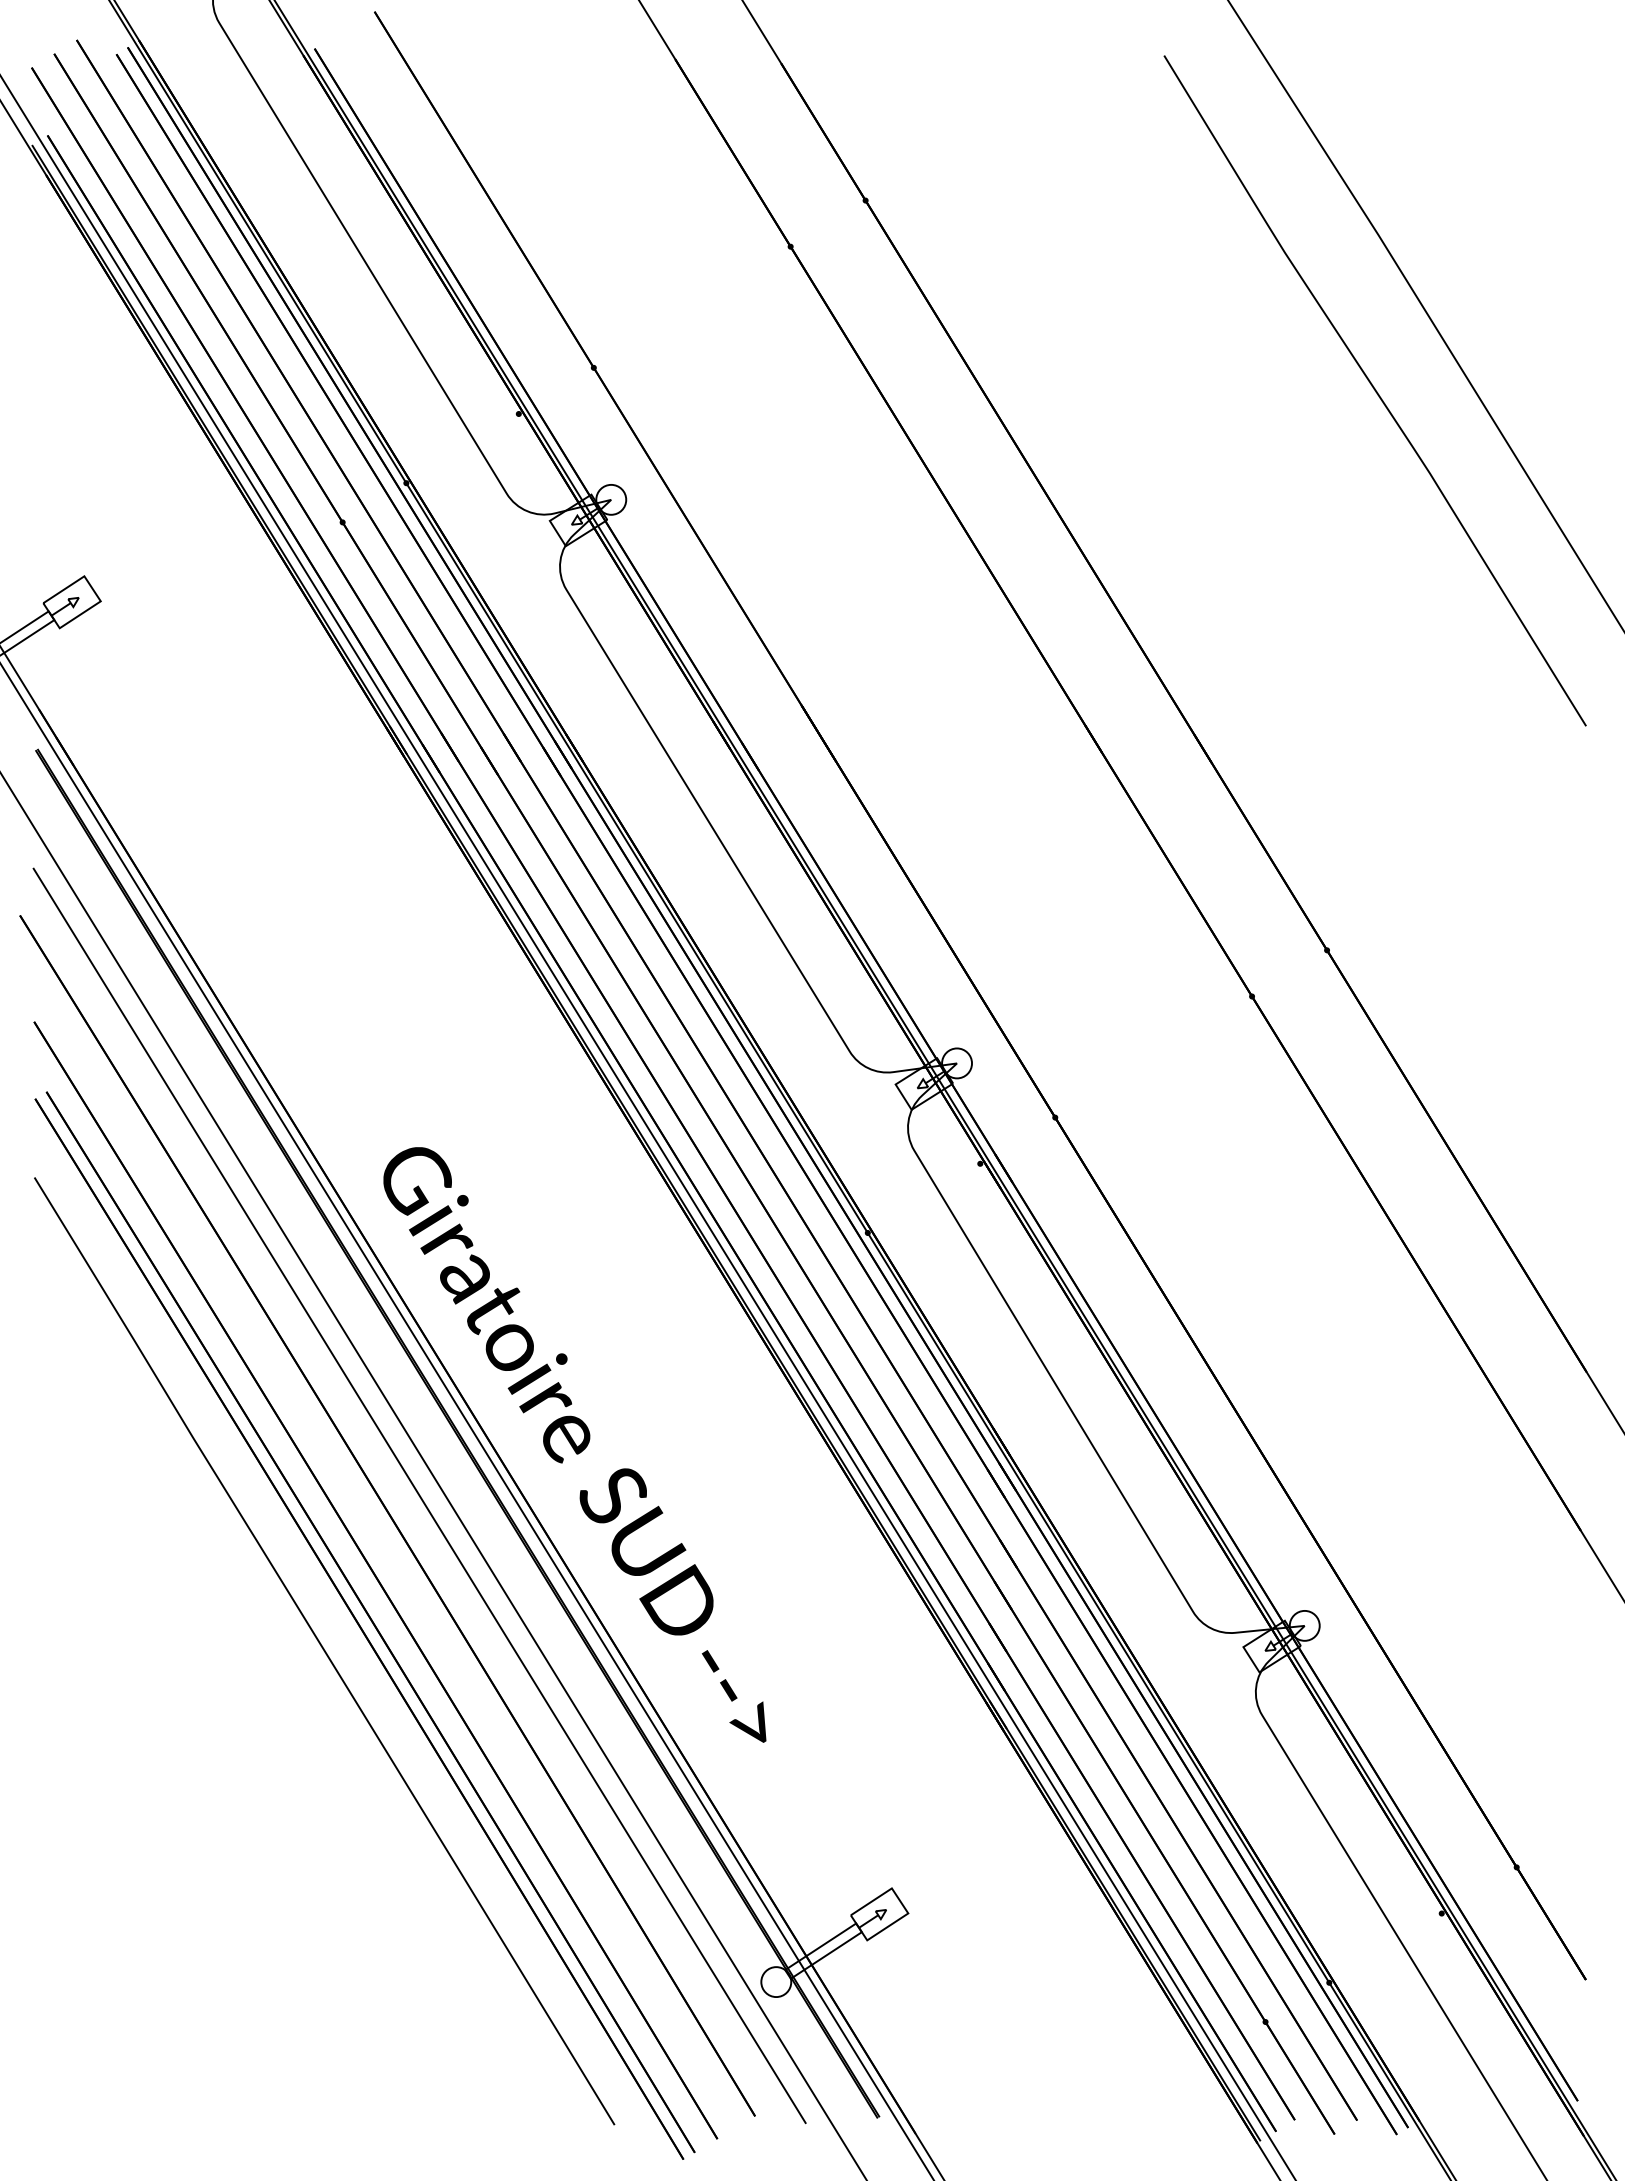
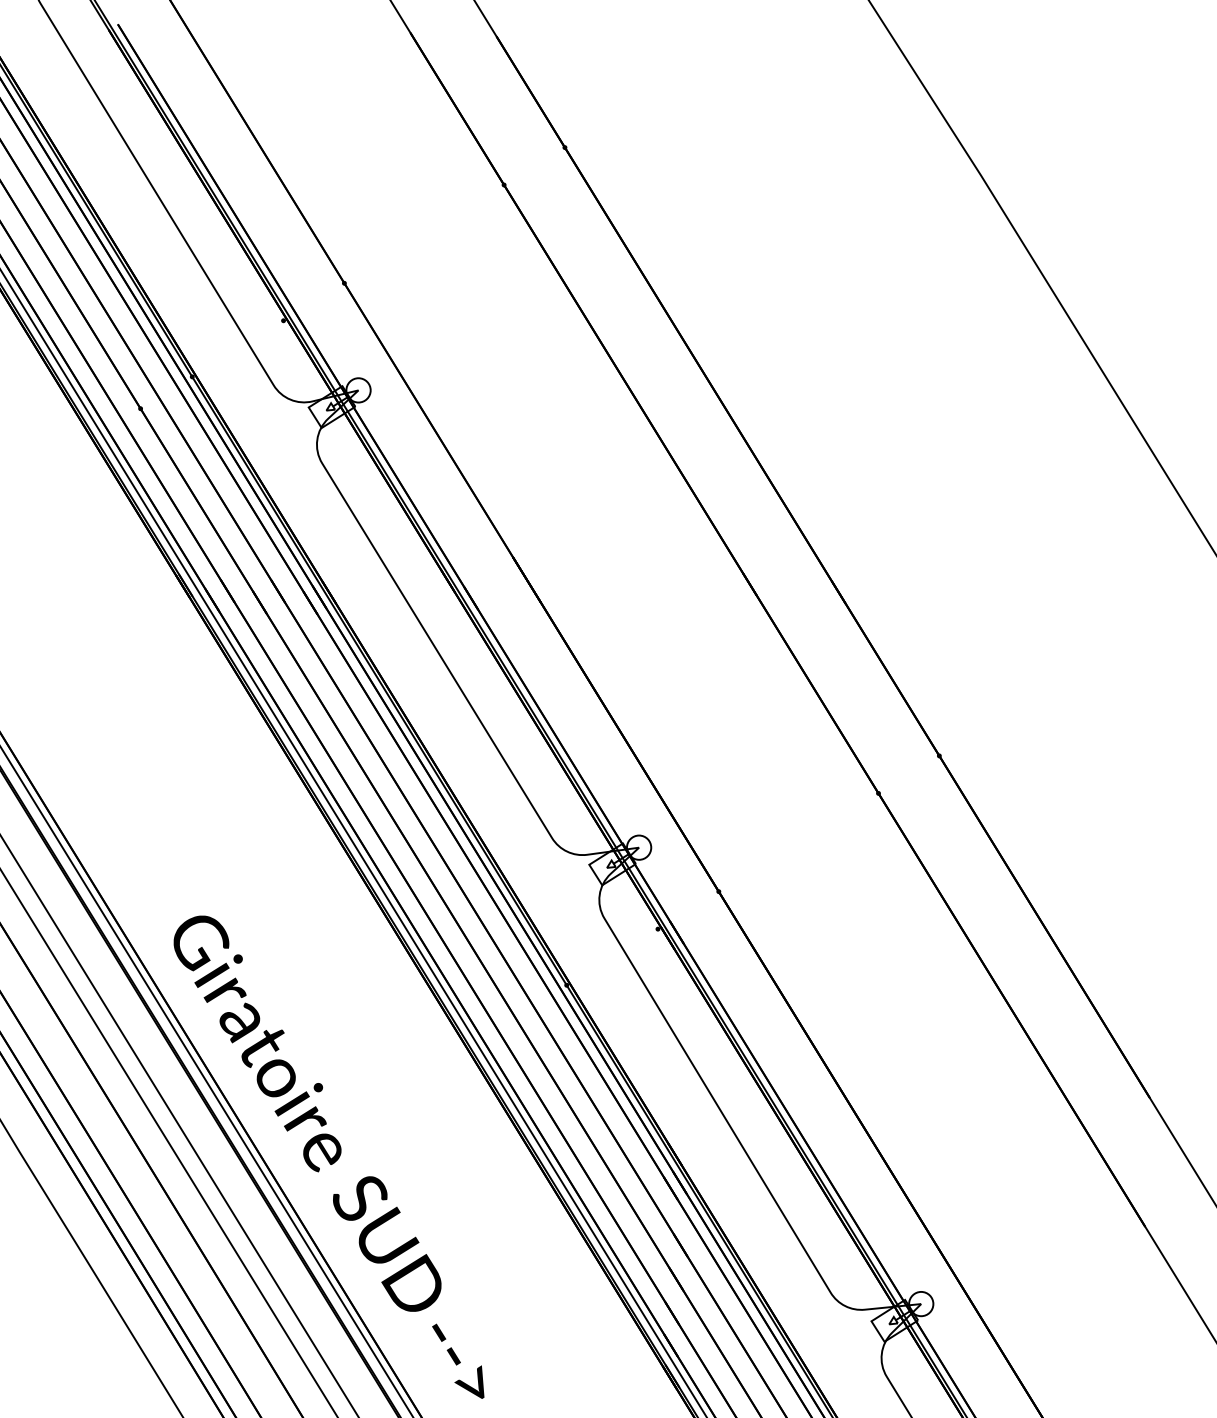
curve: (1374, 390) -> (977, 301), removed

